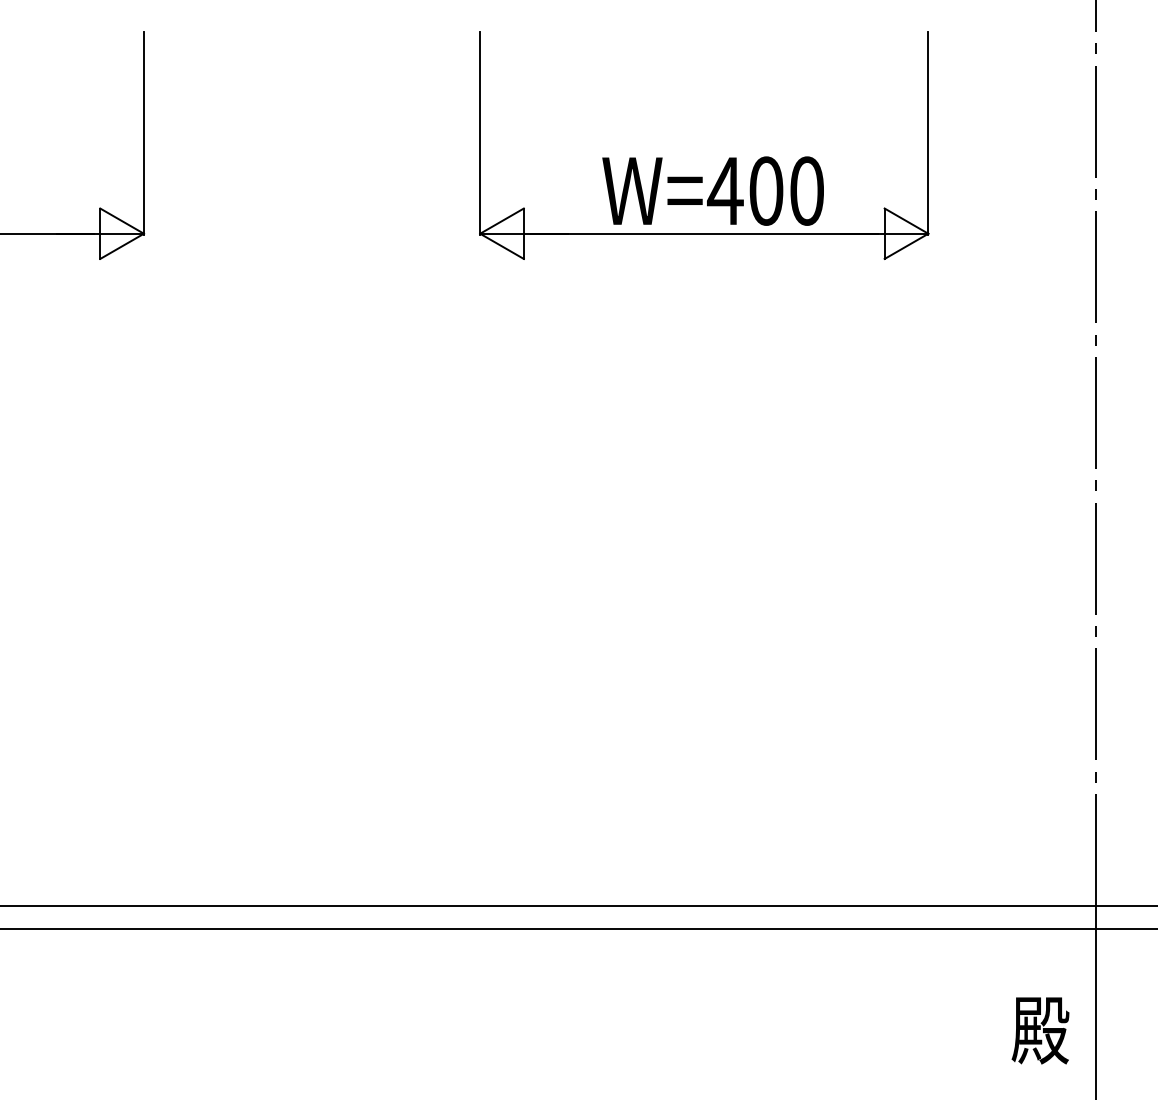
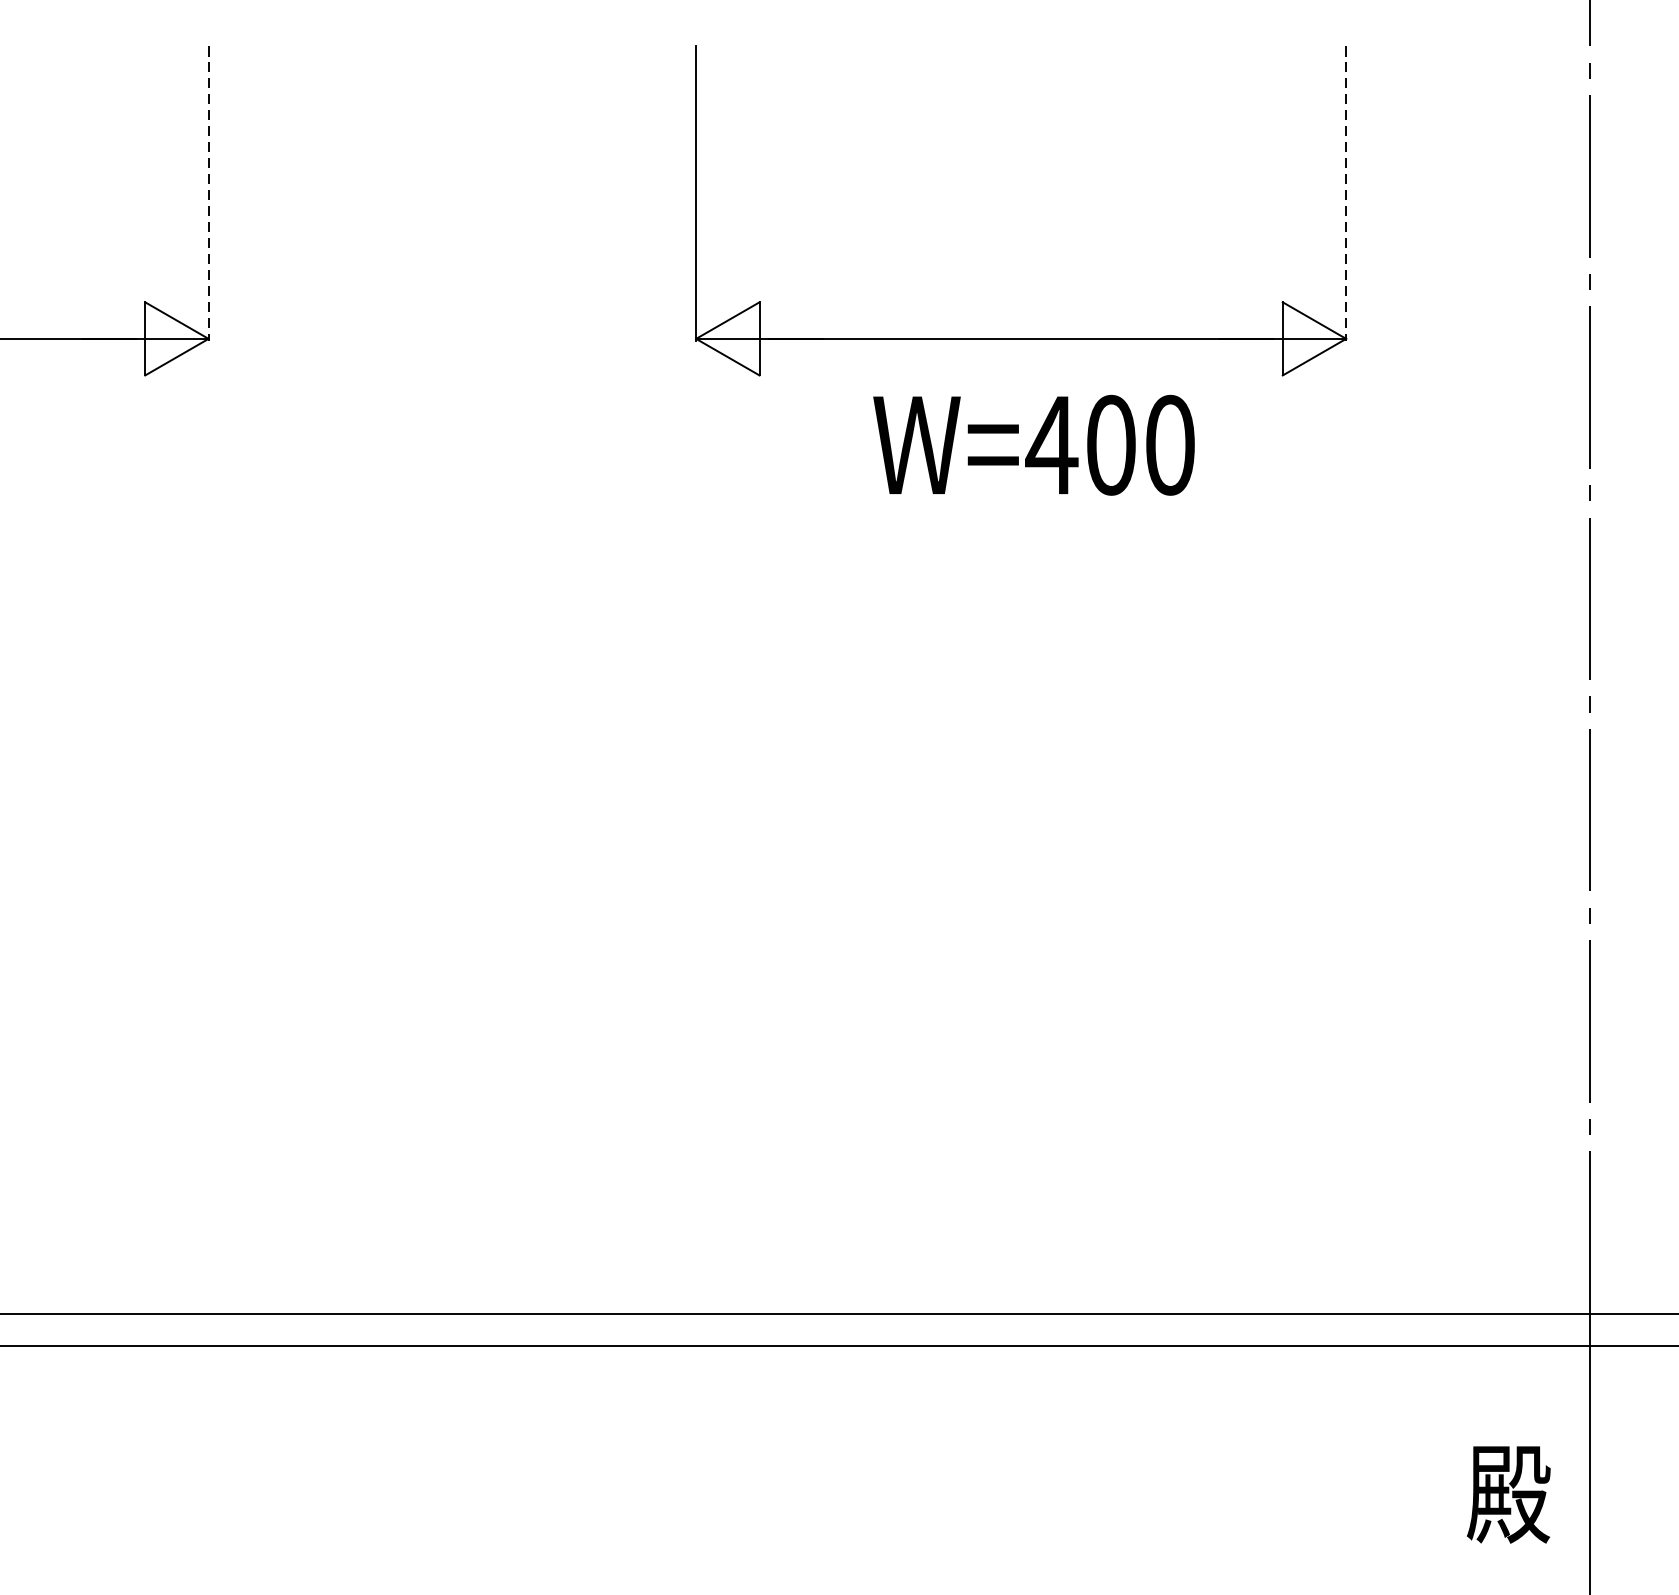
line: (143, 133) -> (207, 193), solid -> dashed
line: (928, 133) -> (1346, 193), solid -> dashed
text: (712, 190) -> (1033, 444), moved

